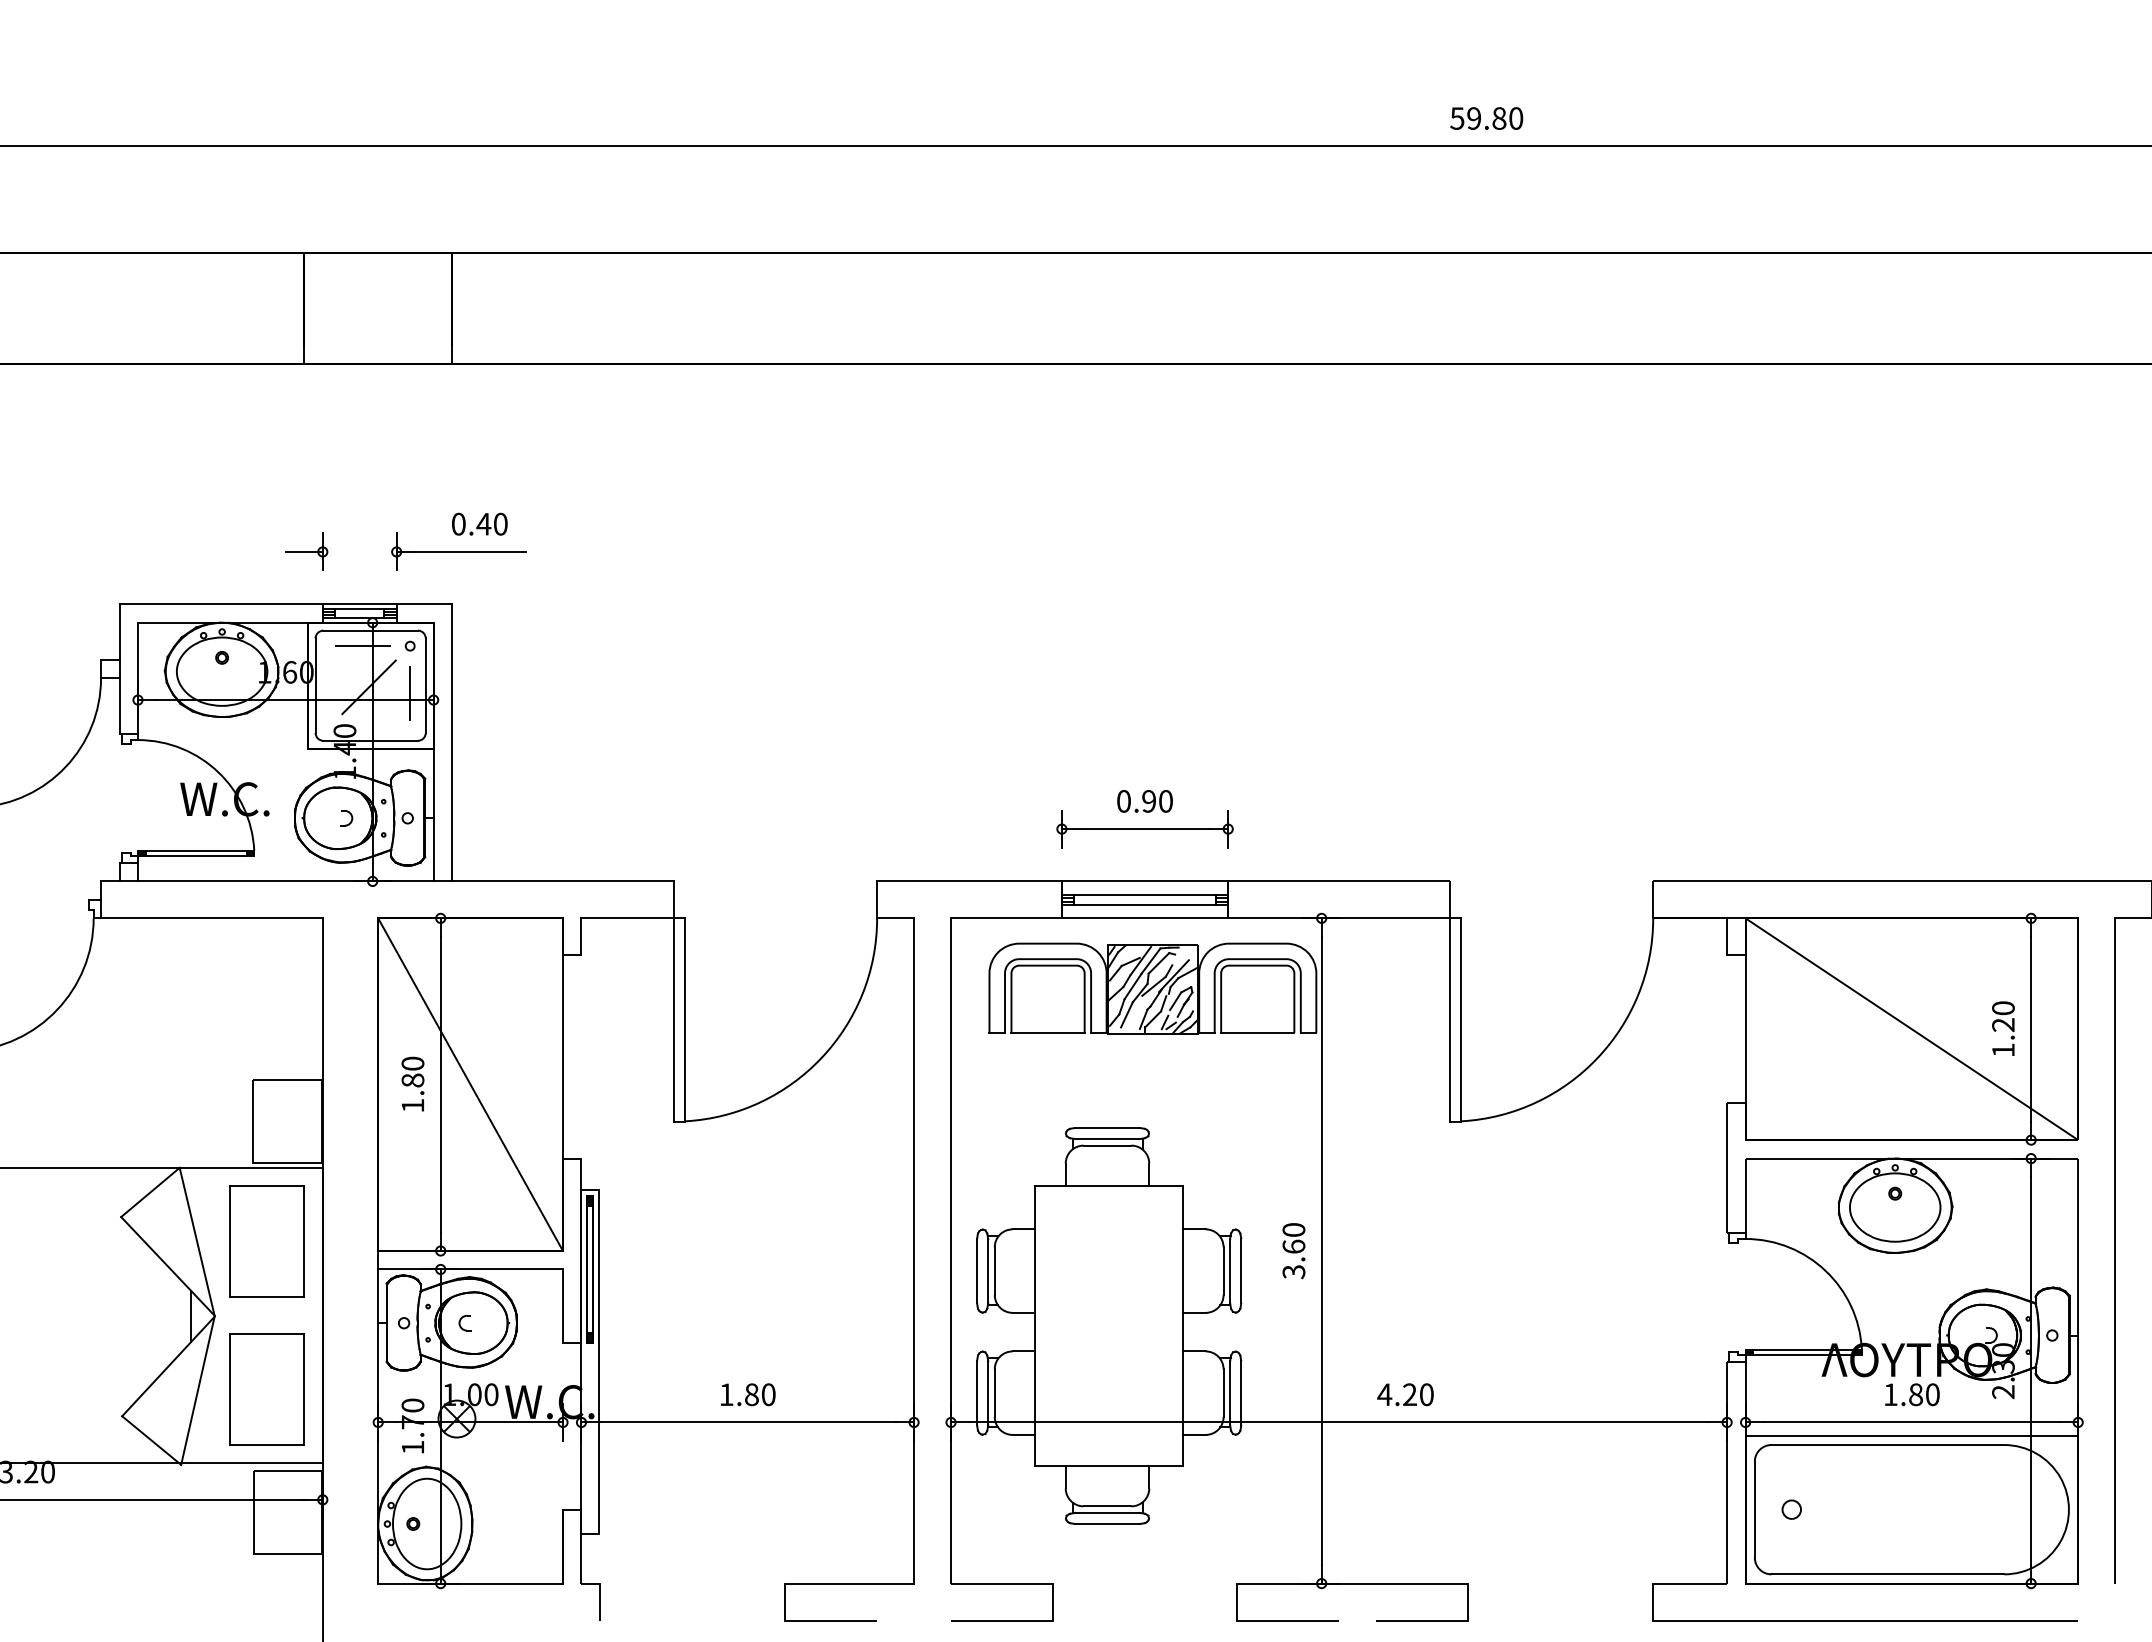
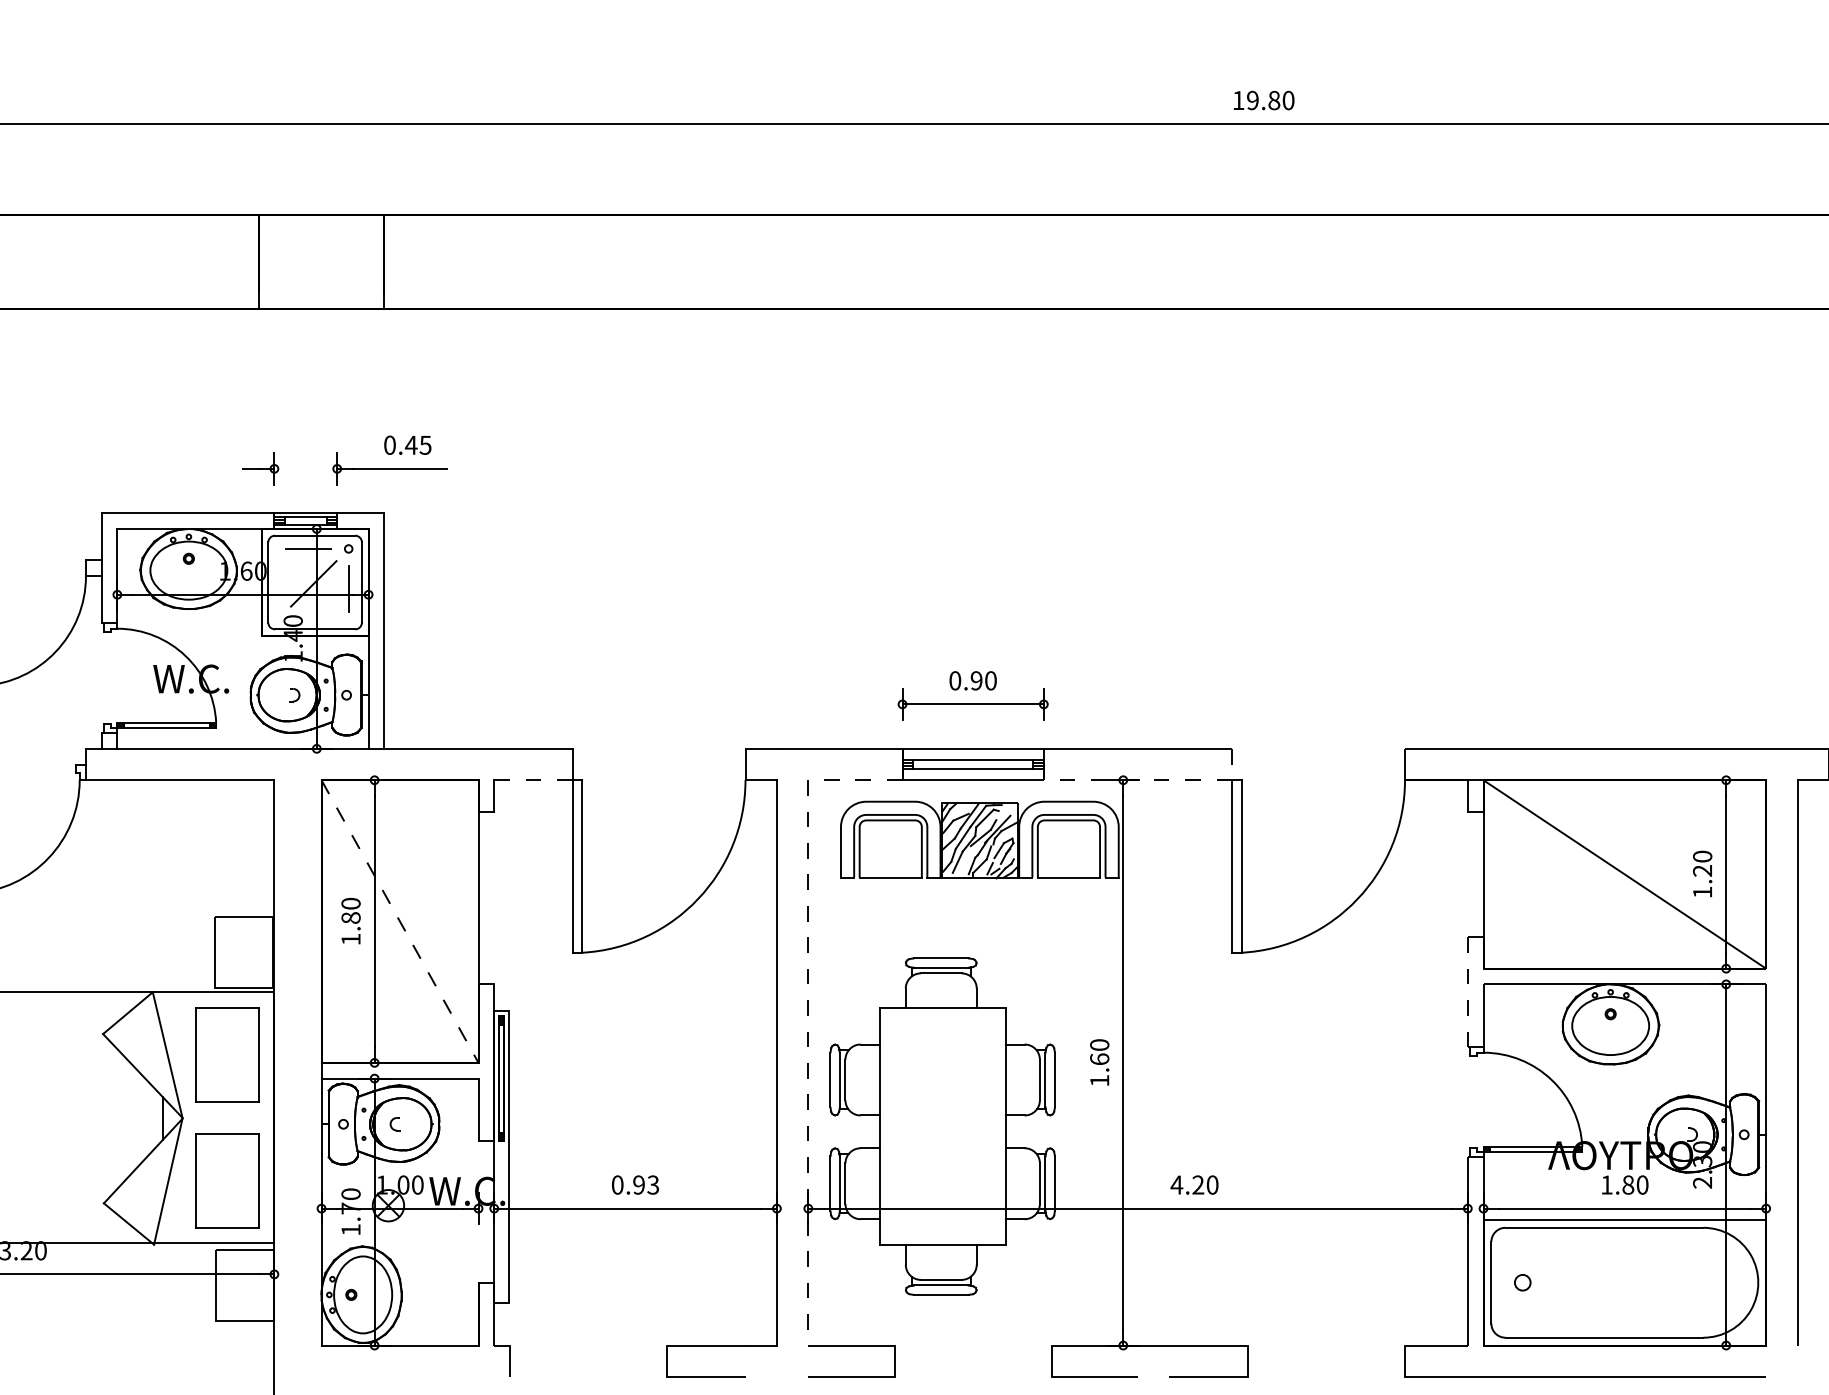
text: (1457, 118) -> (1238, 100), 59.80 -> 19.80
text: (500, 523) -> (425, 444), 0.40 -> 0.45
line: (627, 918) -> (533, 780), solid -> dashed
line: (1339, 918) -> (1138, 780), solid -> dashed
line: (470, 1085) -> (399, 922), solid -> dashed
line: (1727, 1167) -> (1468, 991), solid -> dashed
line: (951, 1195) -> (808, 1015), solid -> dashed
text: (1293, 1272) -> (1099, 1081), 3.60 -> 1.60
text: (747, 1394) -> (635, 1184), 1.80 -> 0.93

